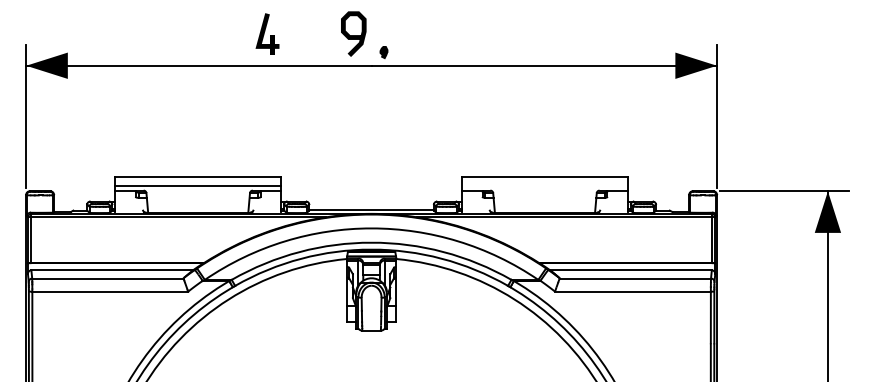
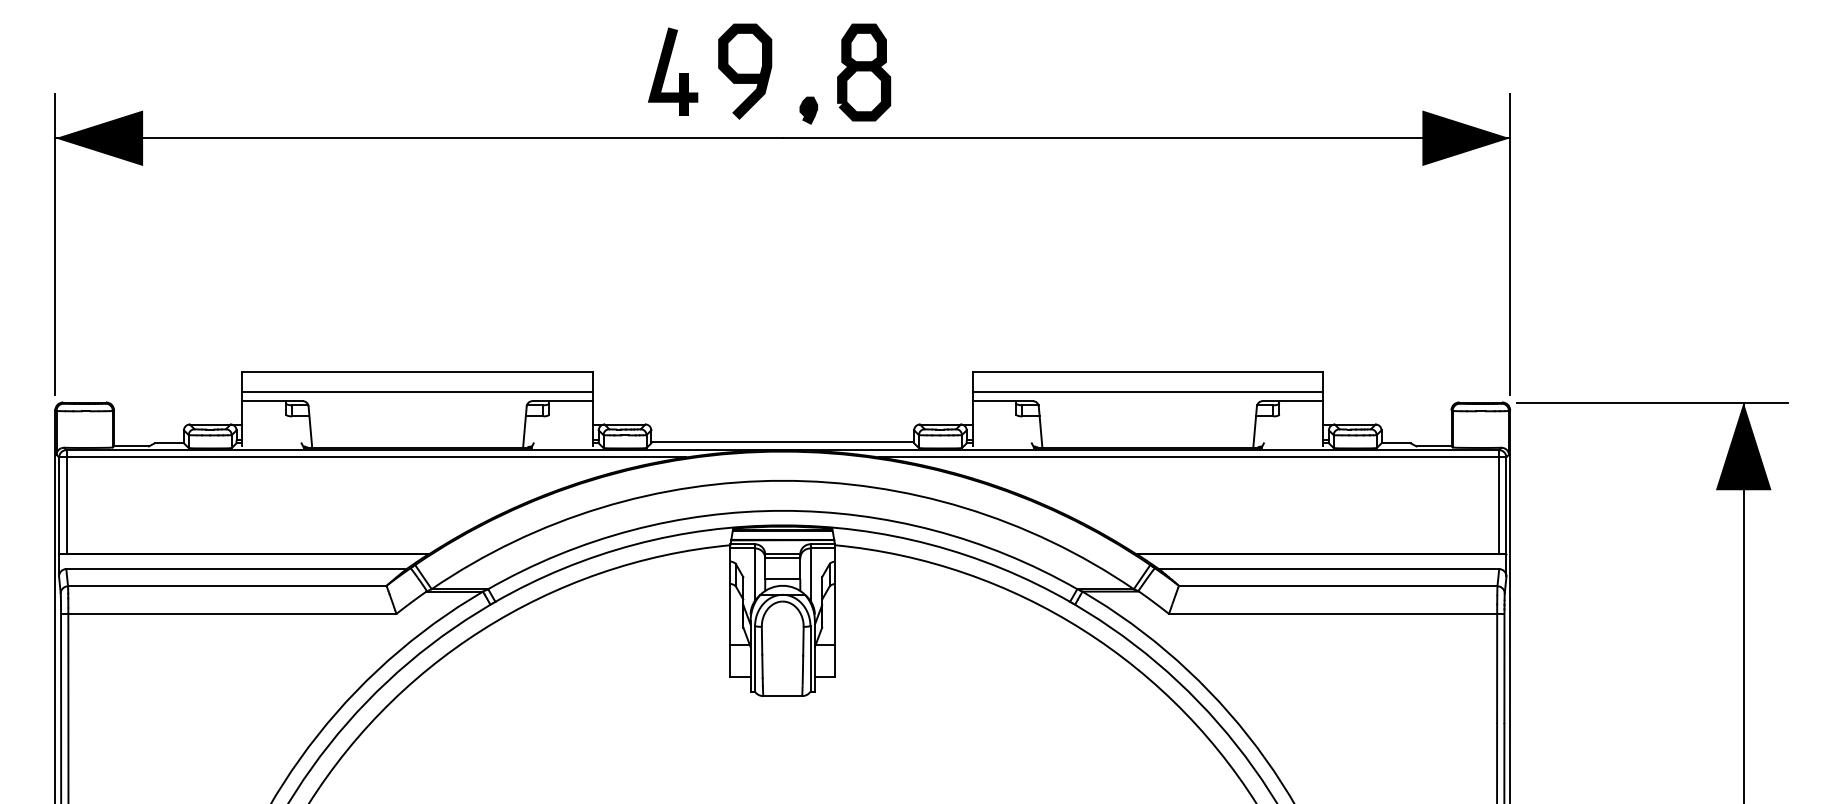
part: (267, 33) -> (673, 70), moved
part: (409, 34) -> (862, 72), added
line: (544, 186) -> (1146, 392), added

